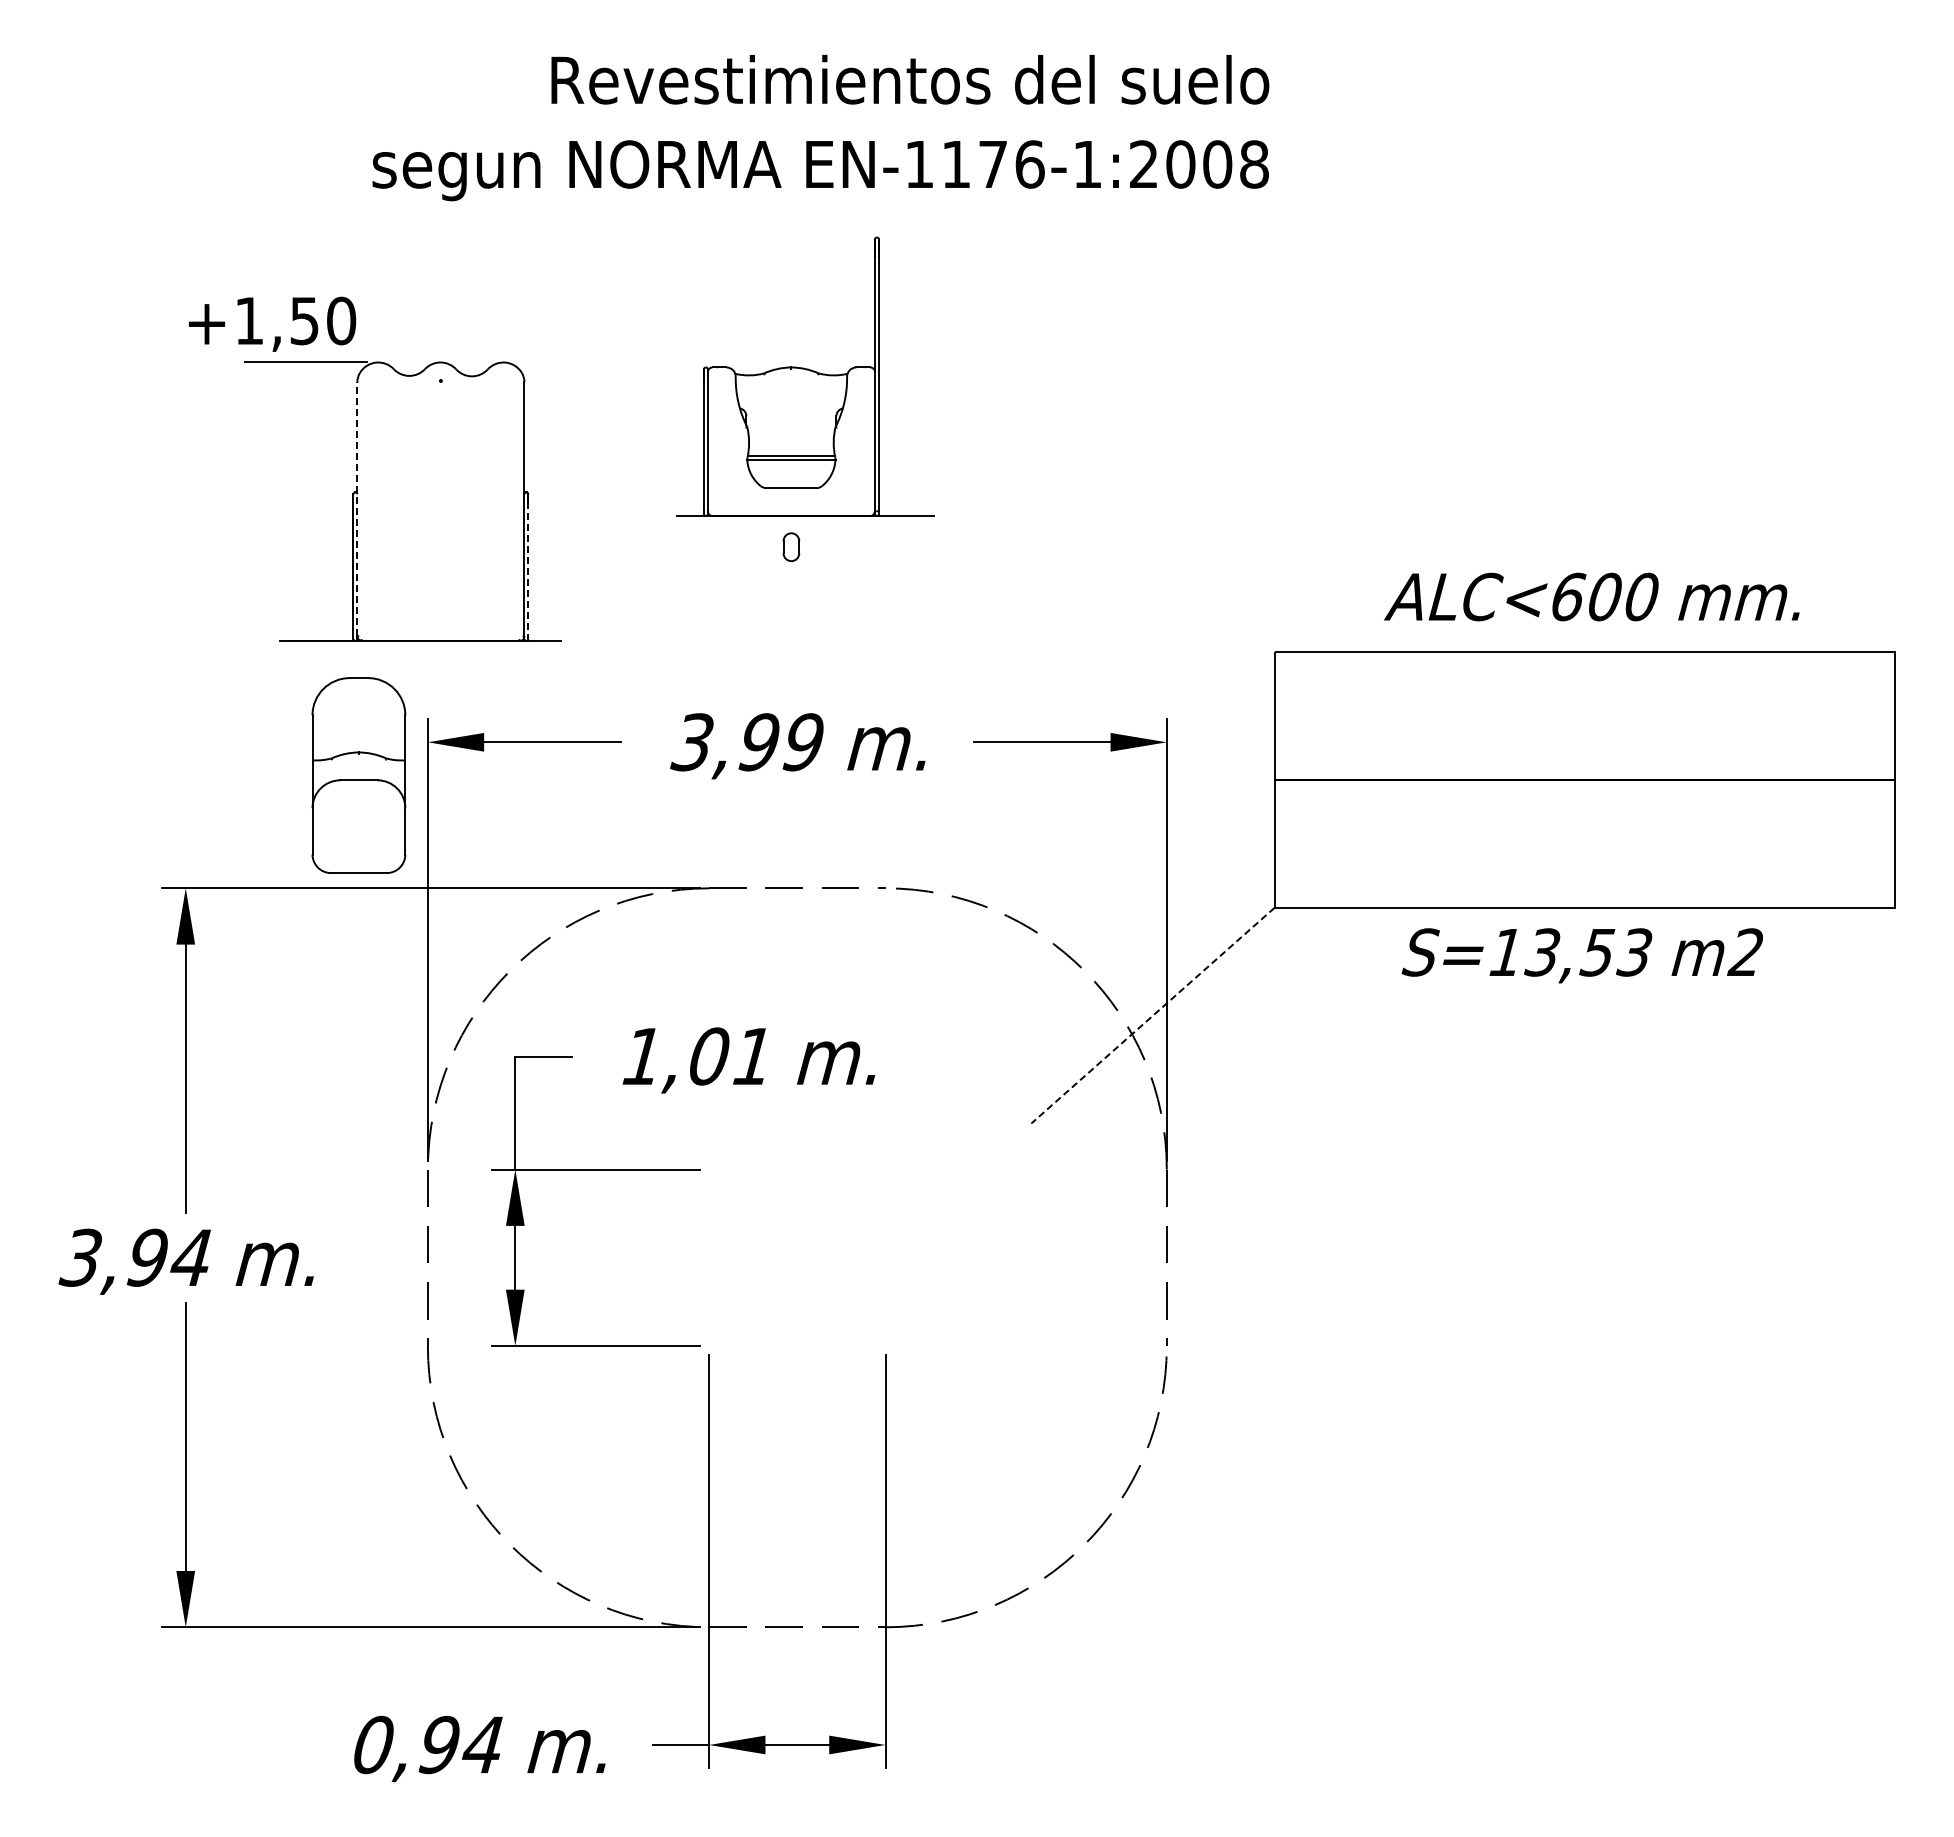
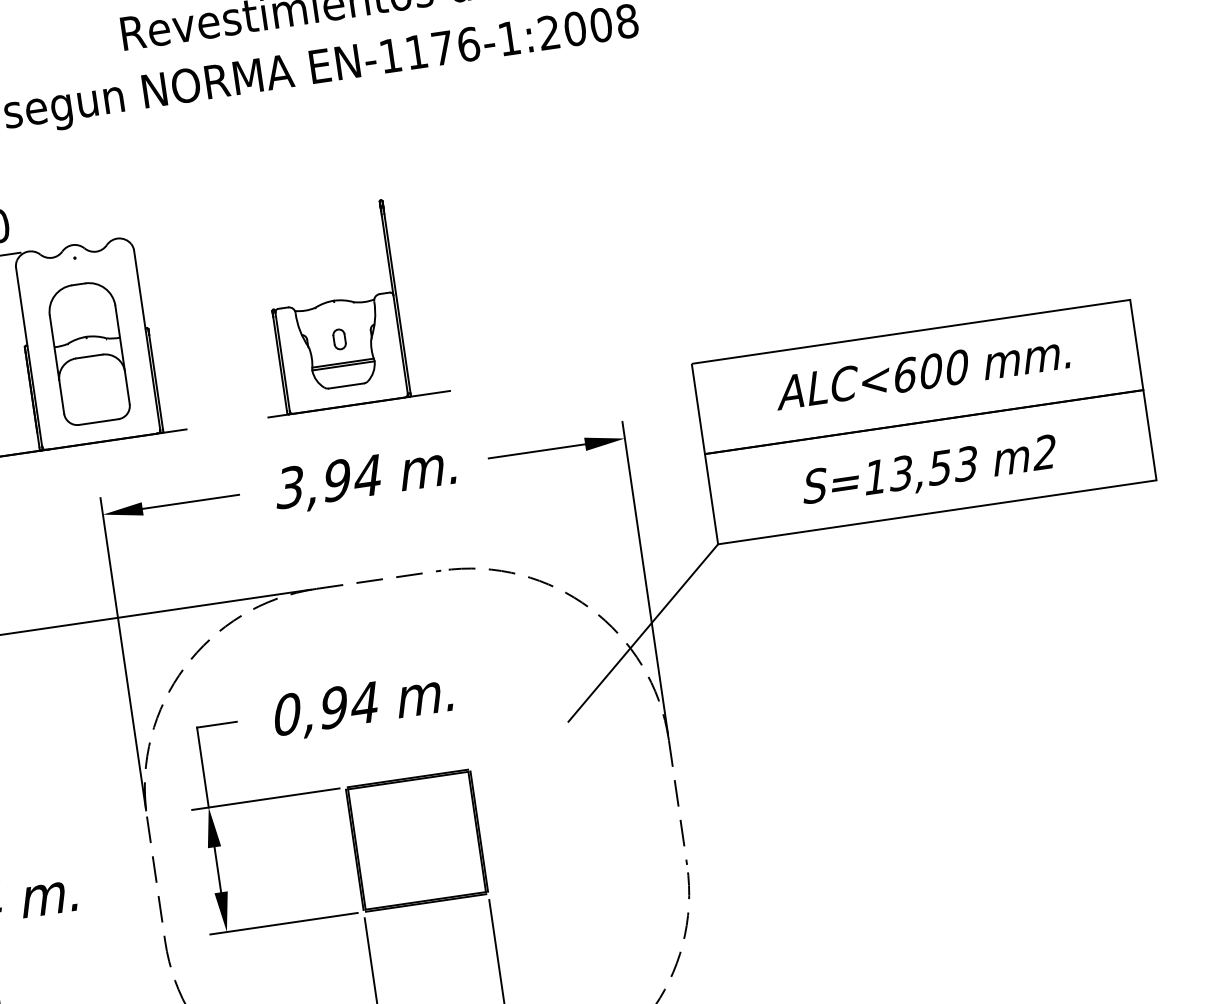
part: (805, 376) -> (344, 305), moved
line: (357, 509) -> (29, 357), dashed -> solid
line: (528, 569) -> (156, 382), dashed -> solid
text: (1591, 596) -> (921, 372), moved
text: (802, 742) -> (367, 476), 3,99 -> 3,94
part: (358, 775) -> (88, 353), moved
text: (1582, 955) -> (929, 471), moved
line: (1153, 1015) -> (643, 632), dashed -> solid
text: (697, 1056) -> (325, 708), 1,01 -> 0,94
part: (797, 1257) -> (417, 840), added

